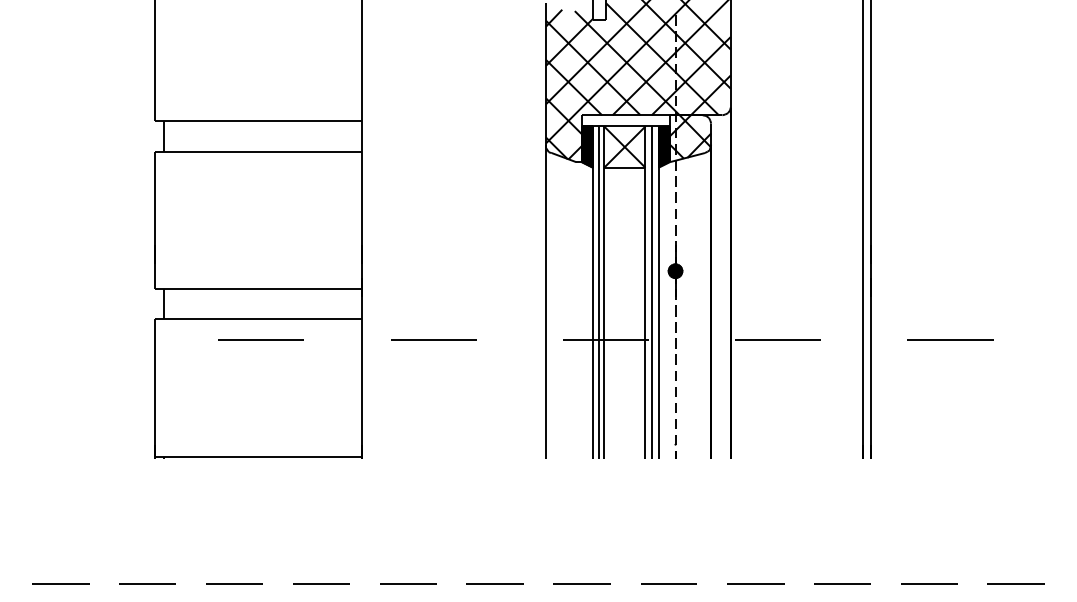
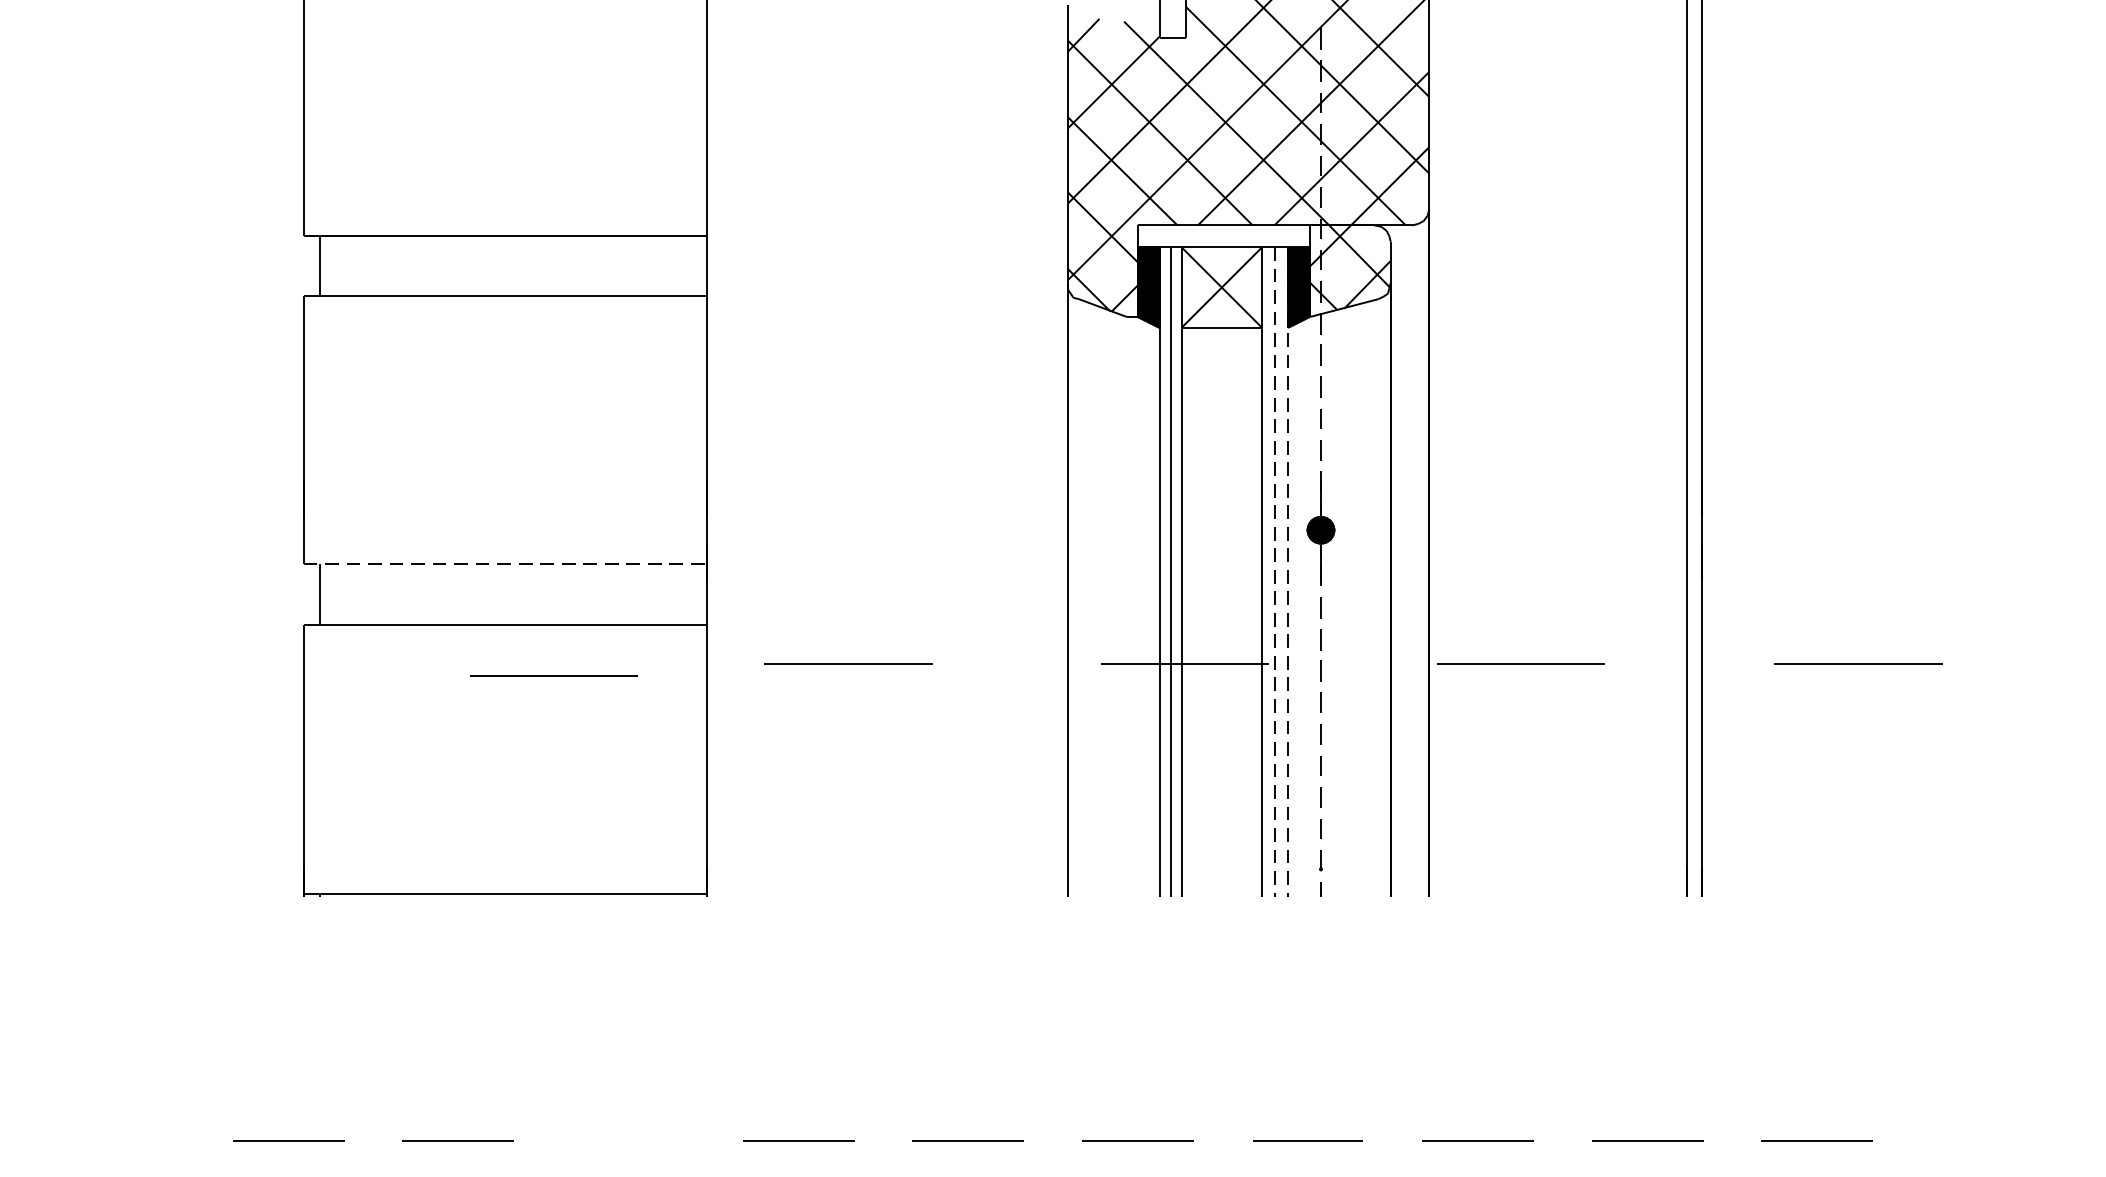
line: (258, 288) -> (505, 564), solid -> dashed
line: (651, 293) -> (1273, 573), solid -> dashed
line: (658, 293) -> (1287, 573), solid -> dashed
line: (260, 339) -> (552, 675), moved
line: (60, 583) -> (118, 1140), removed
line: (321, 583) -> (628, 1140), removed
line: (1015, 583) -> (1985, 1140), removed

